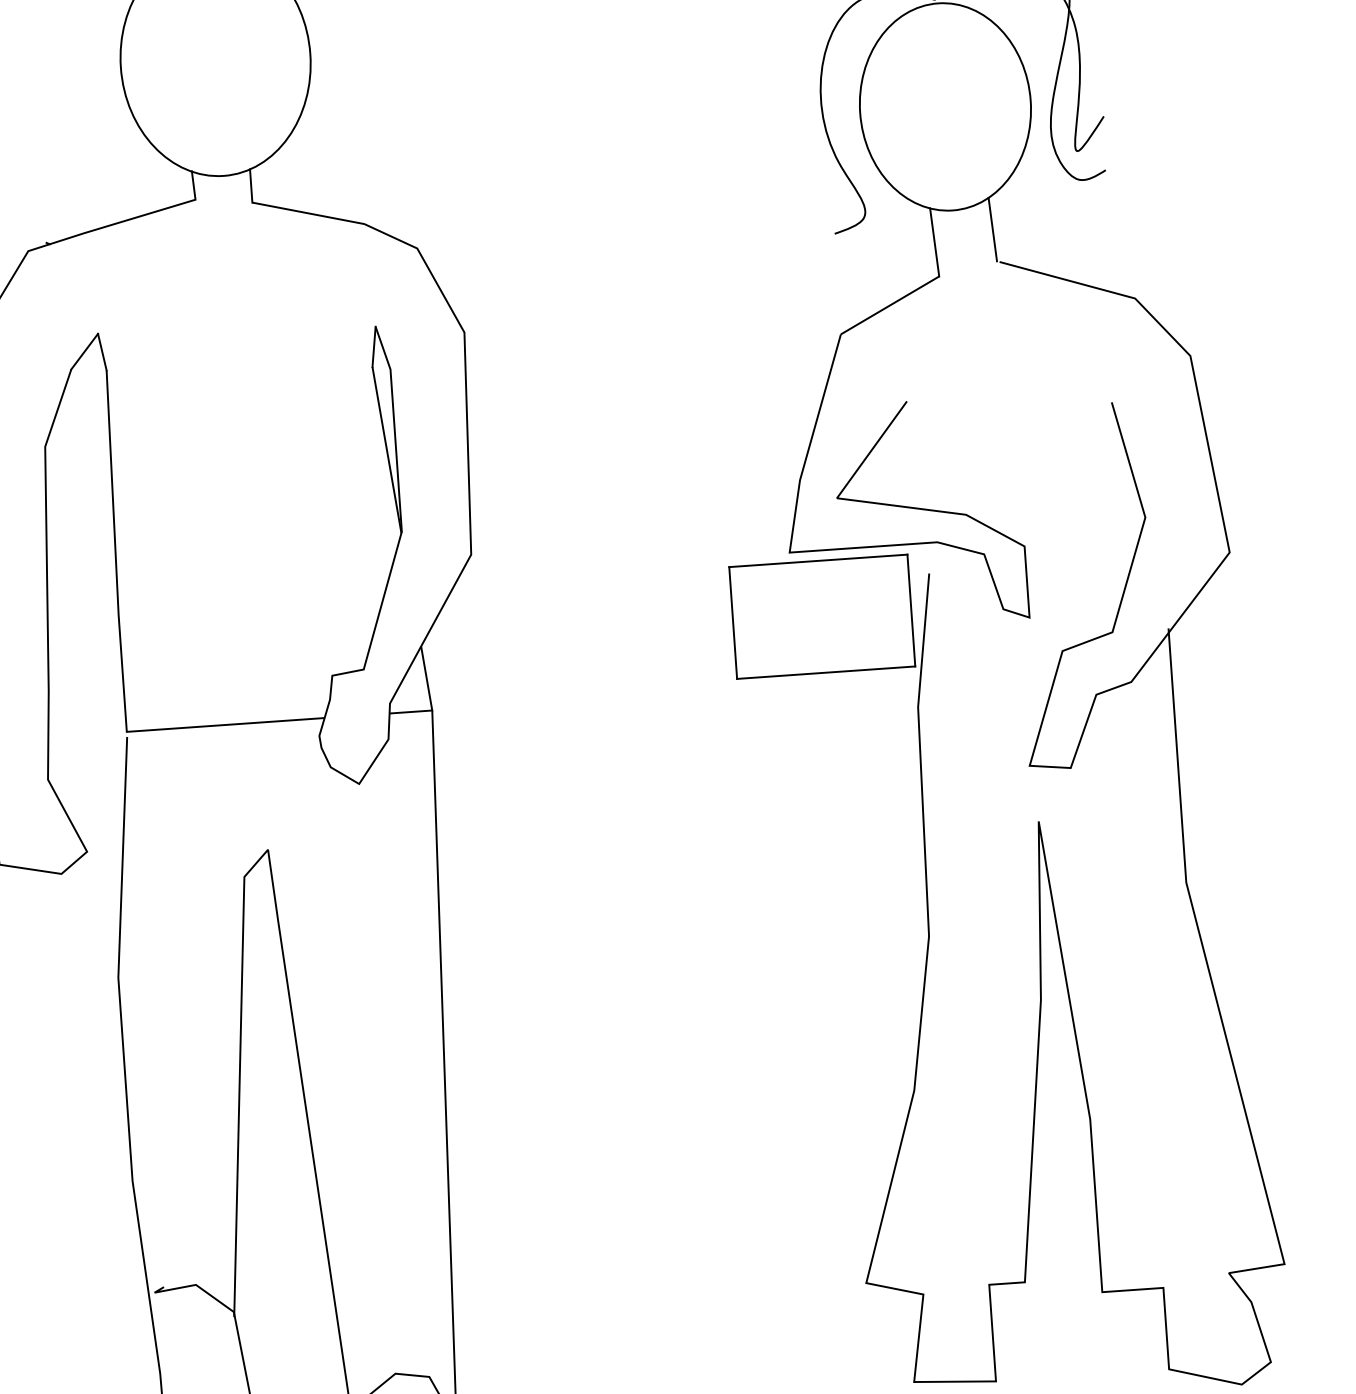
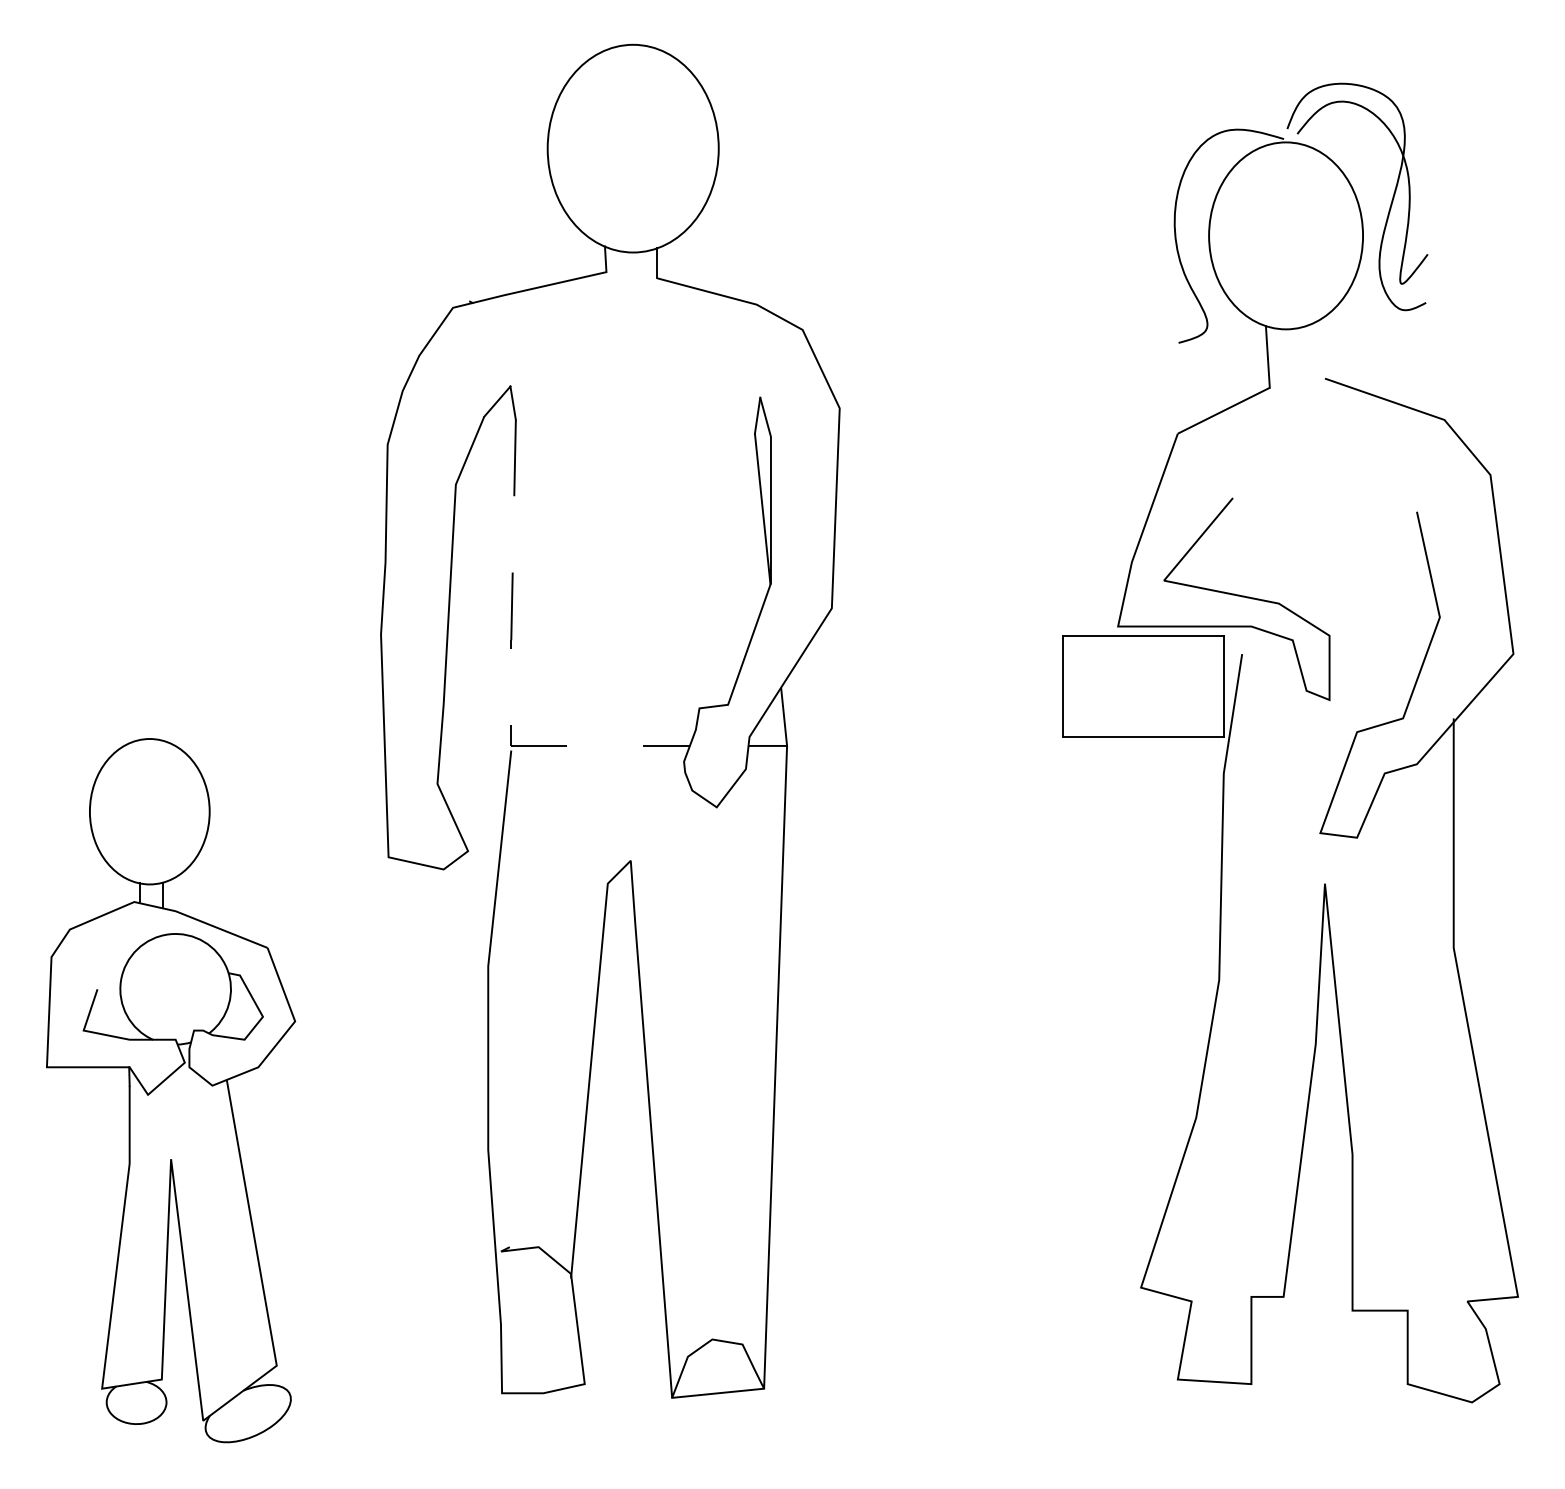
line: (992, 228) -> (1320, 348), removed
line: (121, 650) -> (511, 672), solid -> dashed

